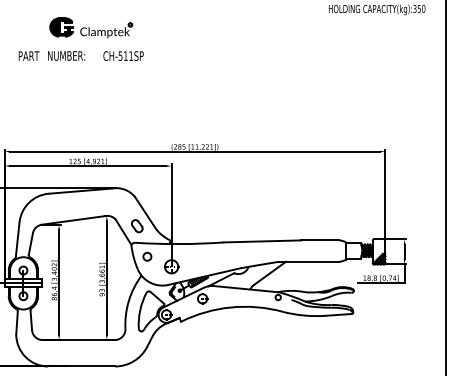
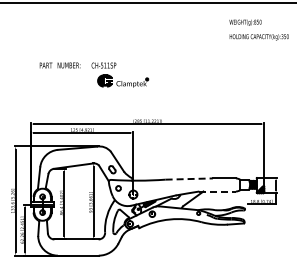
part: (91, 26) -> (123, 80), moved
line: (263, 242) -> (189, 179), solid -> dashed
line: (310, 261) -> (218, 191), solid -> dashed

